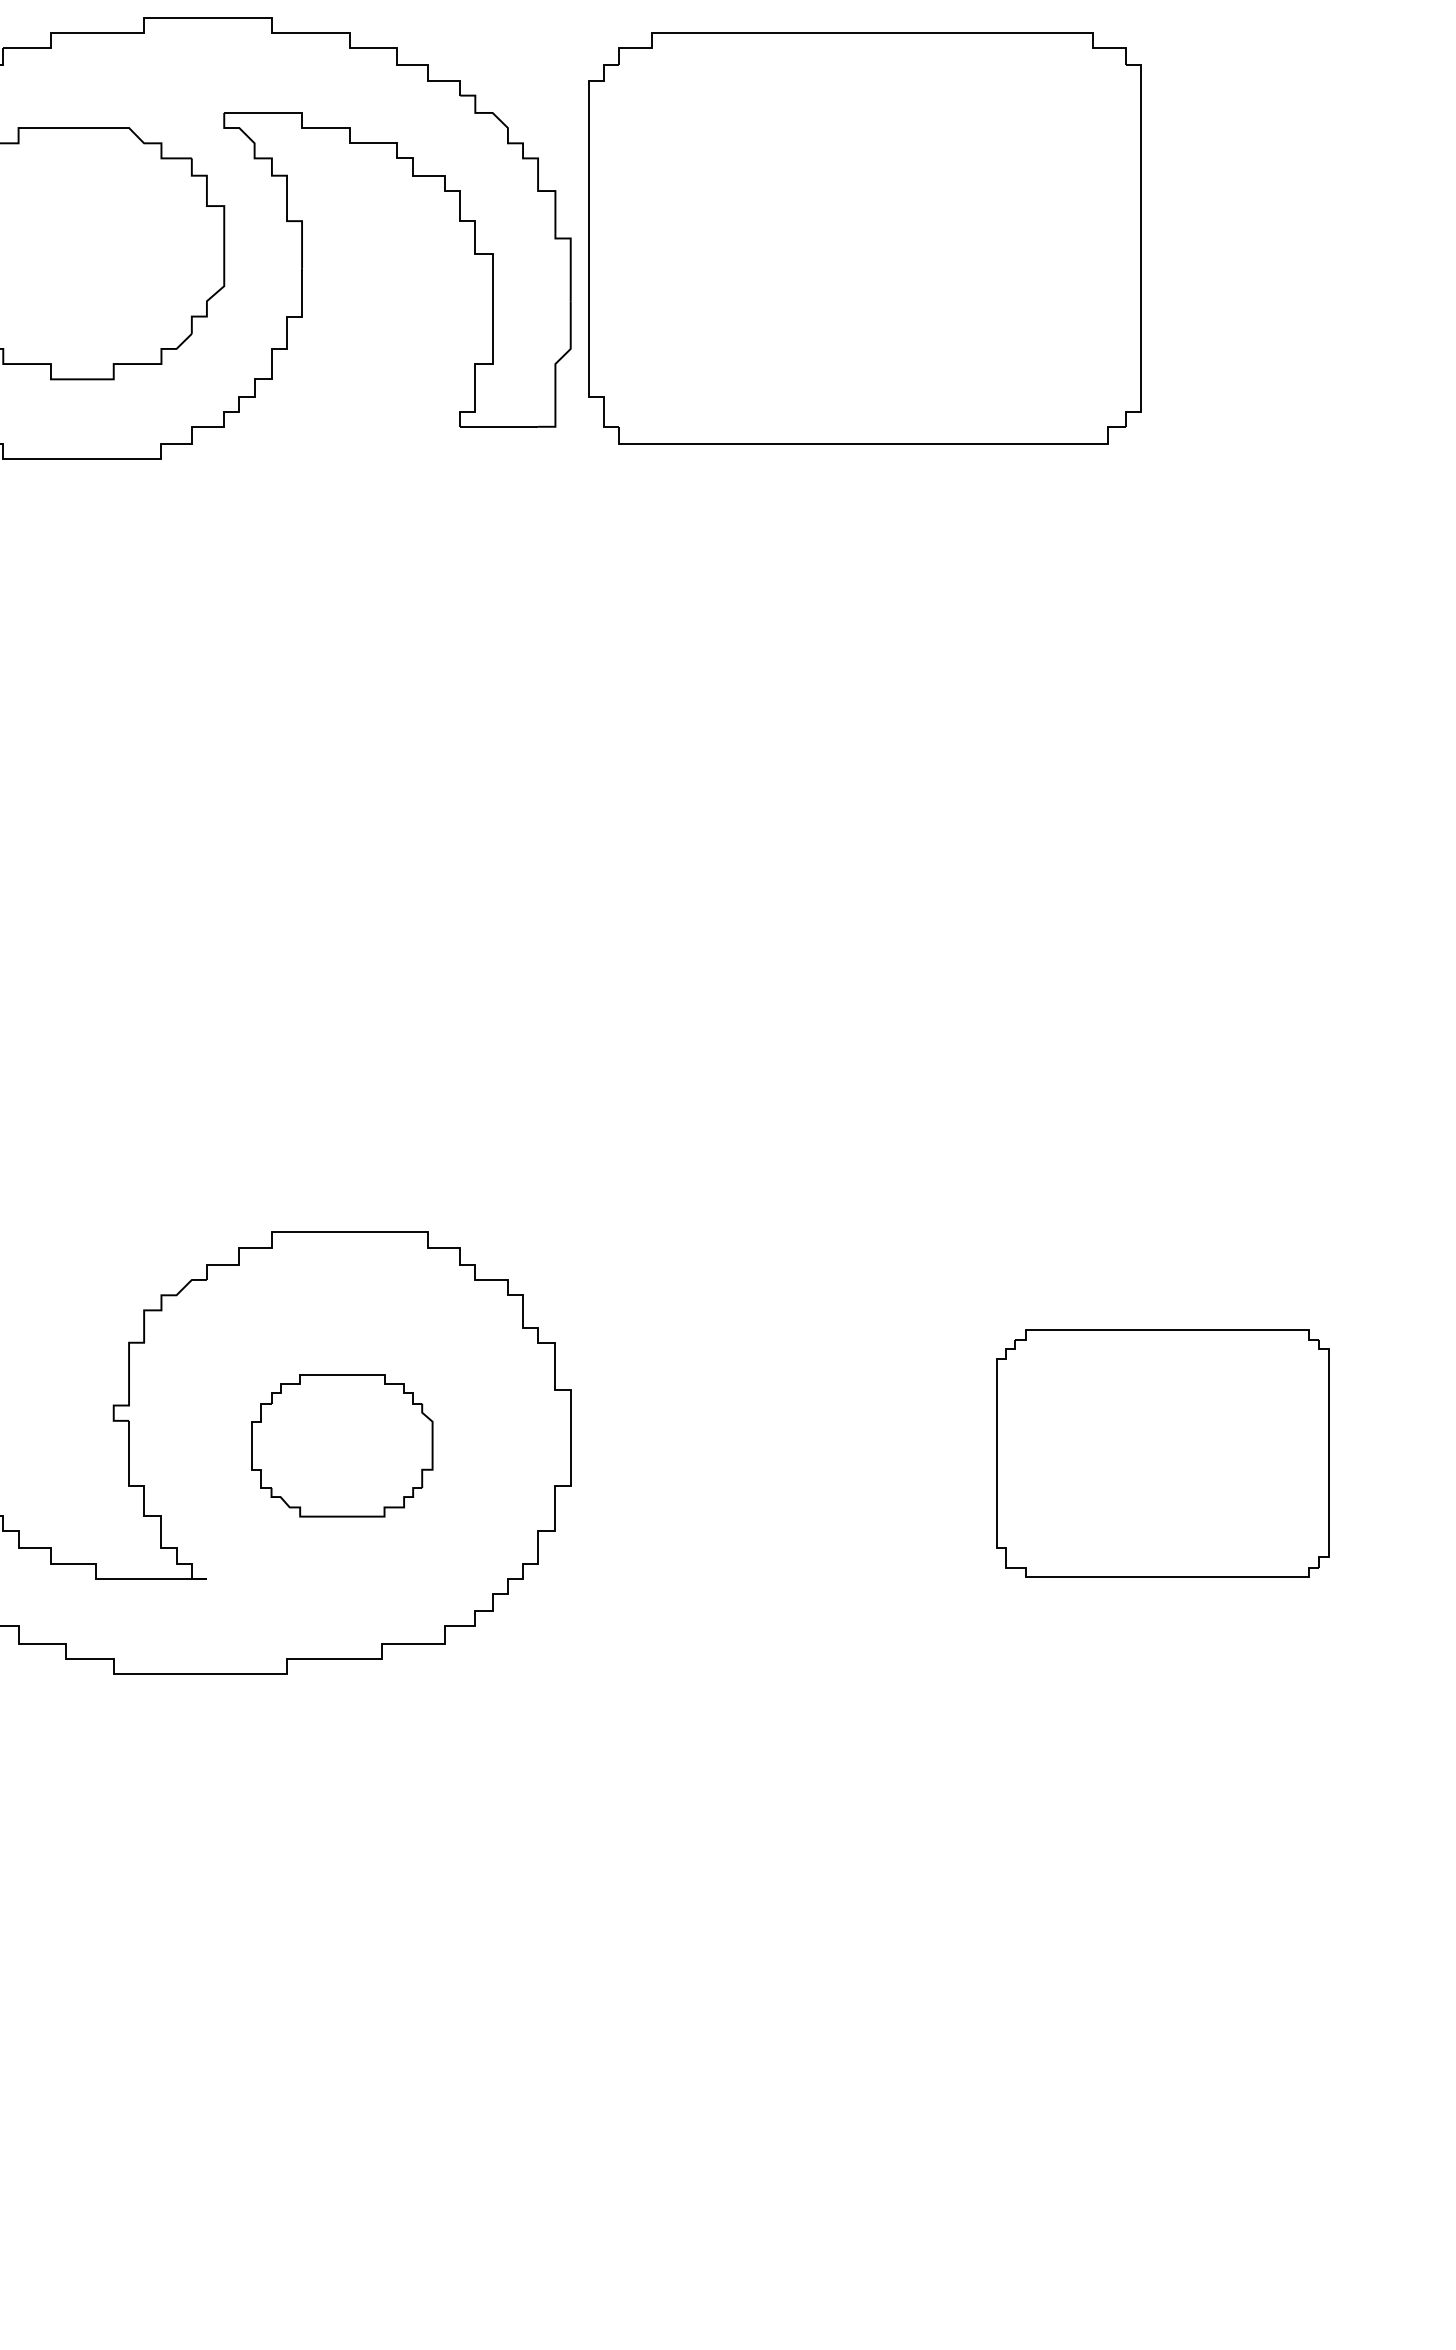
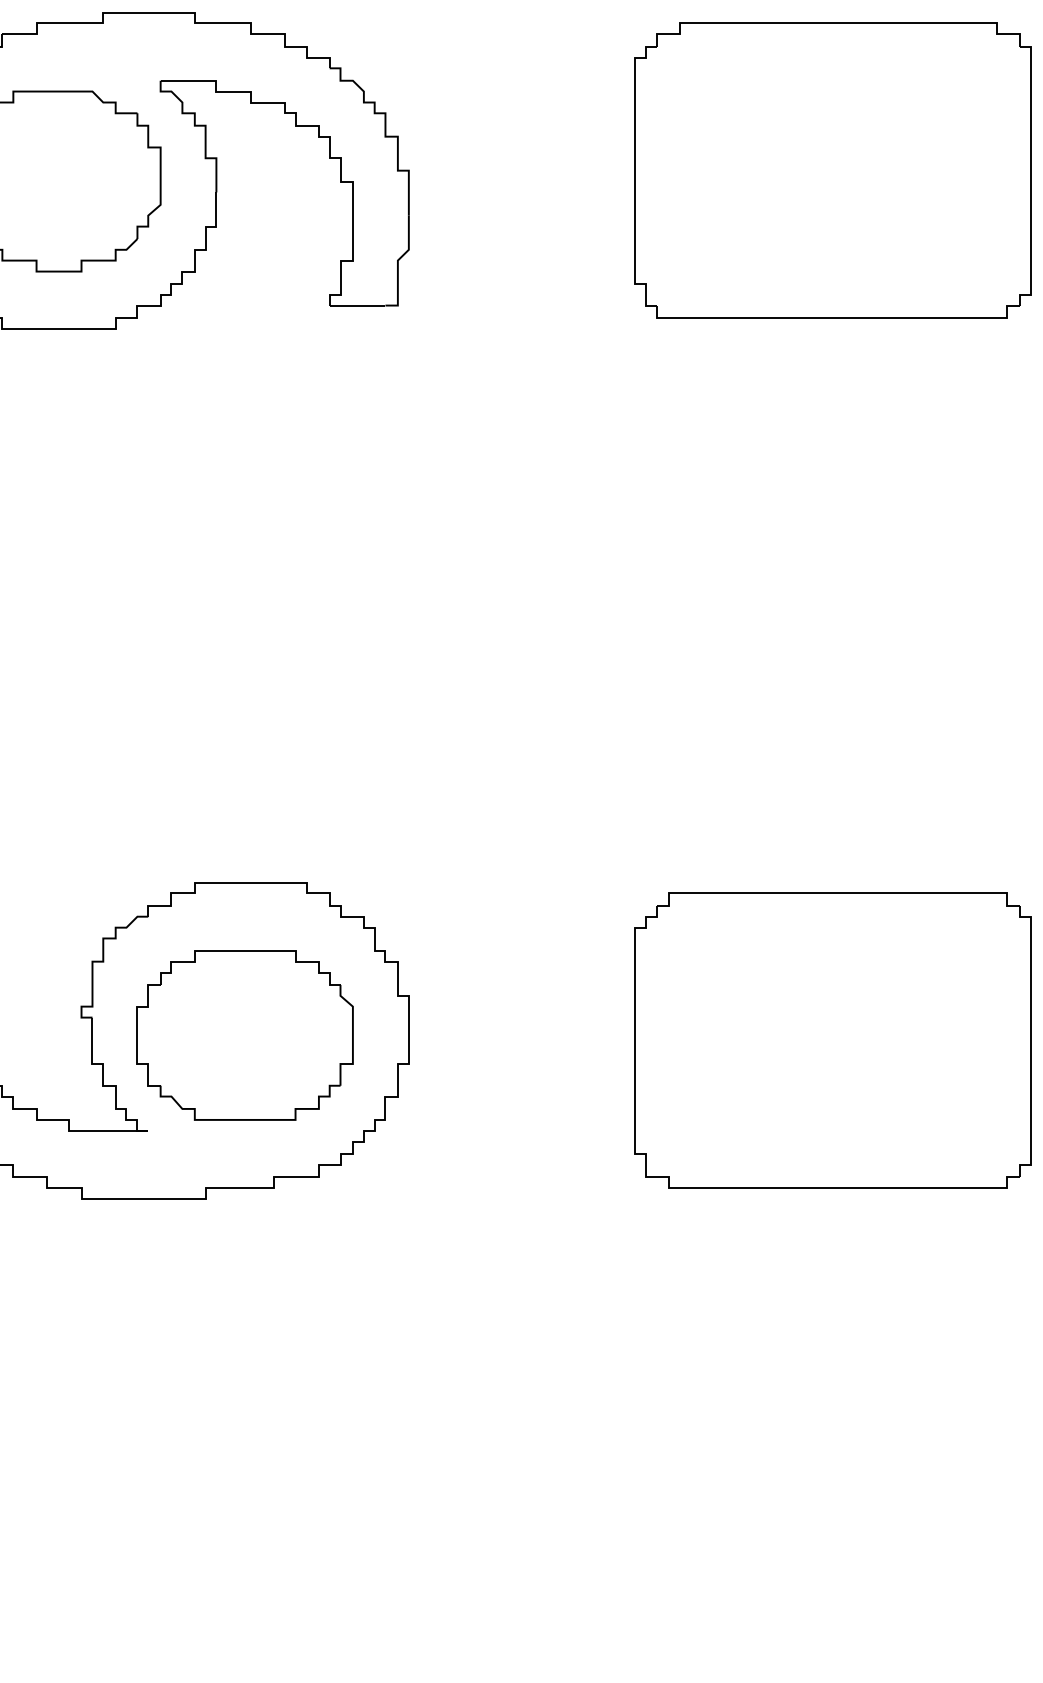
part: (864, 238) -> (832, 170), moved
part: (342, 1445) -> (245, 1035), size x1.67
part: (1162, 1453) -> (832, 1040), size x1.67

